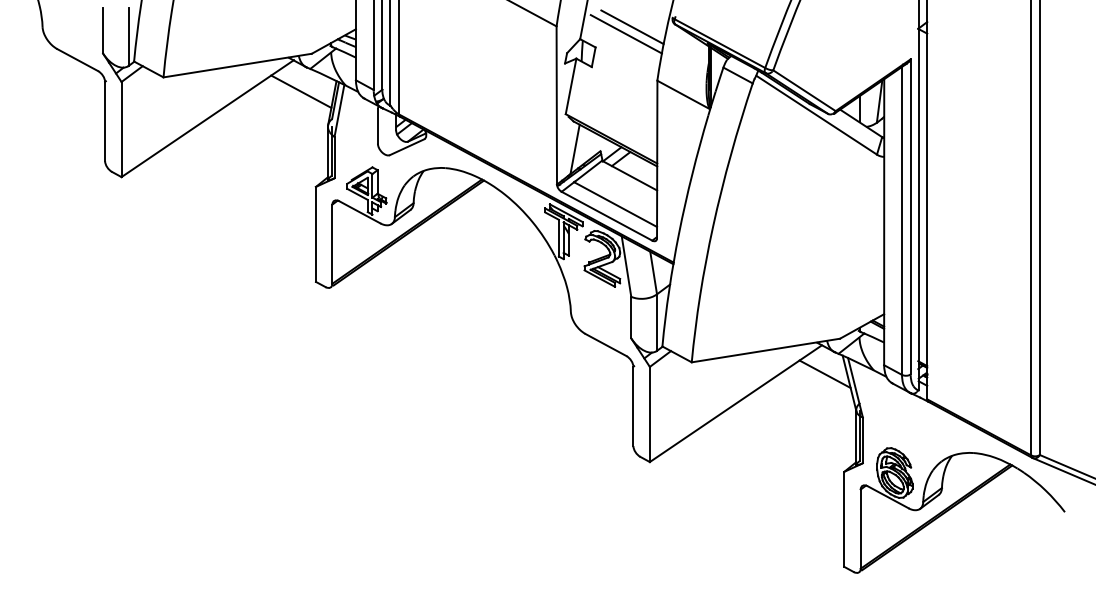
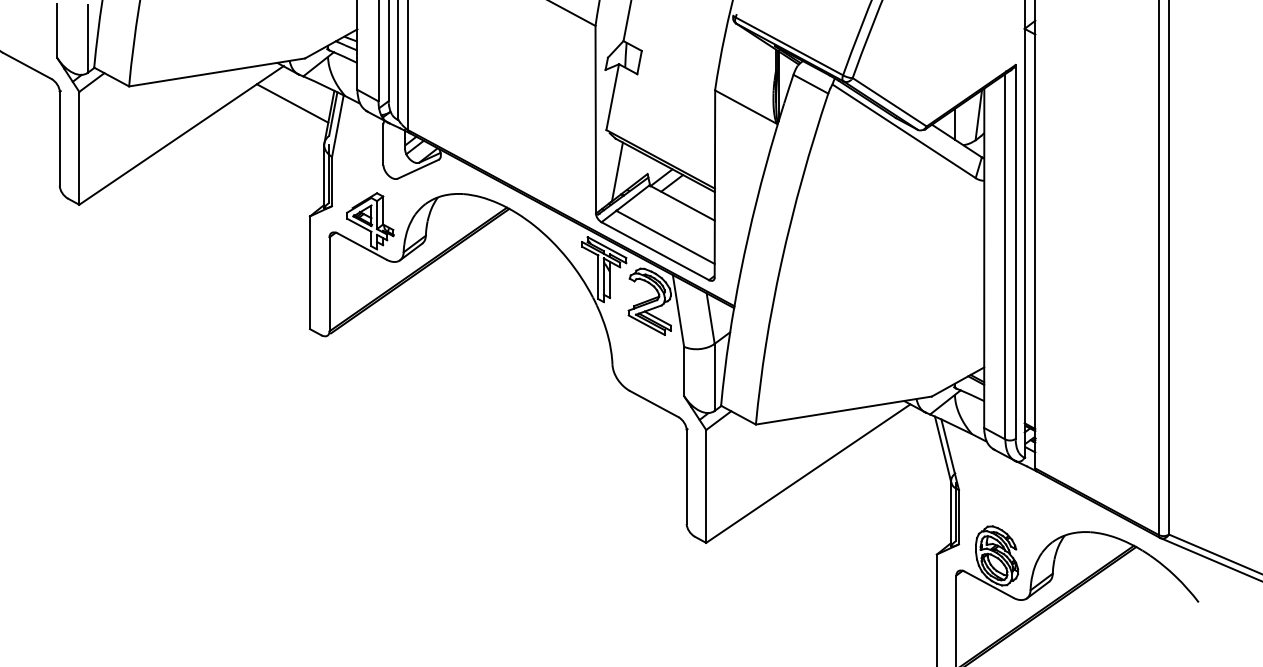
line: (632, 27) -> (685, 27), removed
line: (625, 34) -> (677, 35), removed
line: (824, 373) -> (913, 437), removed

